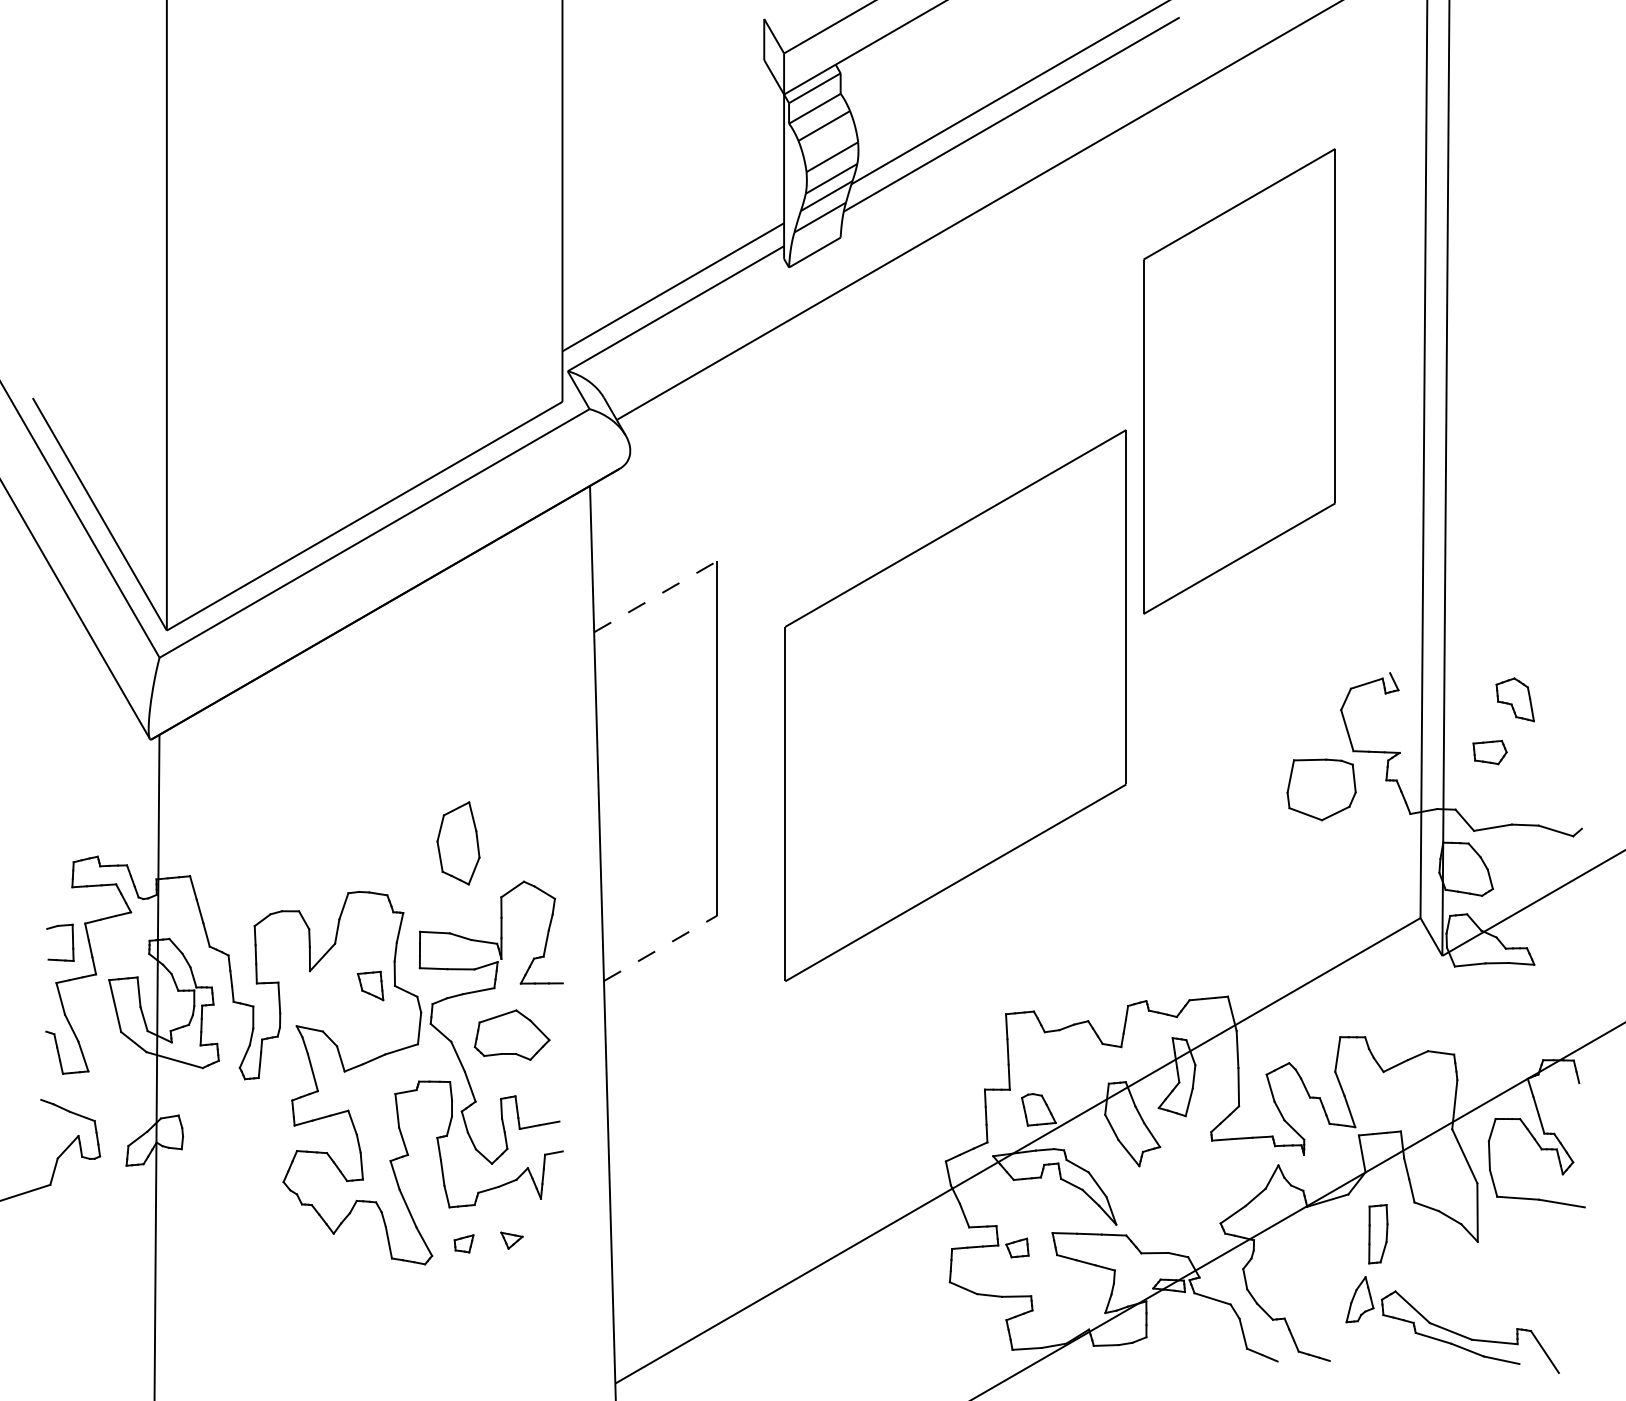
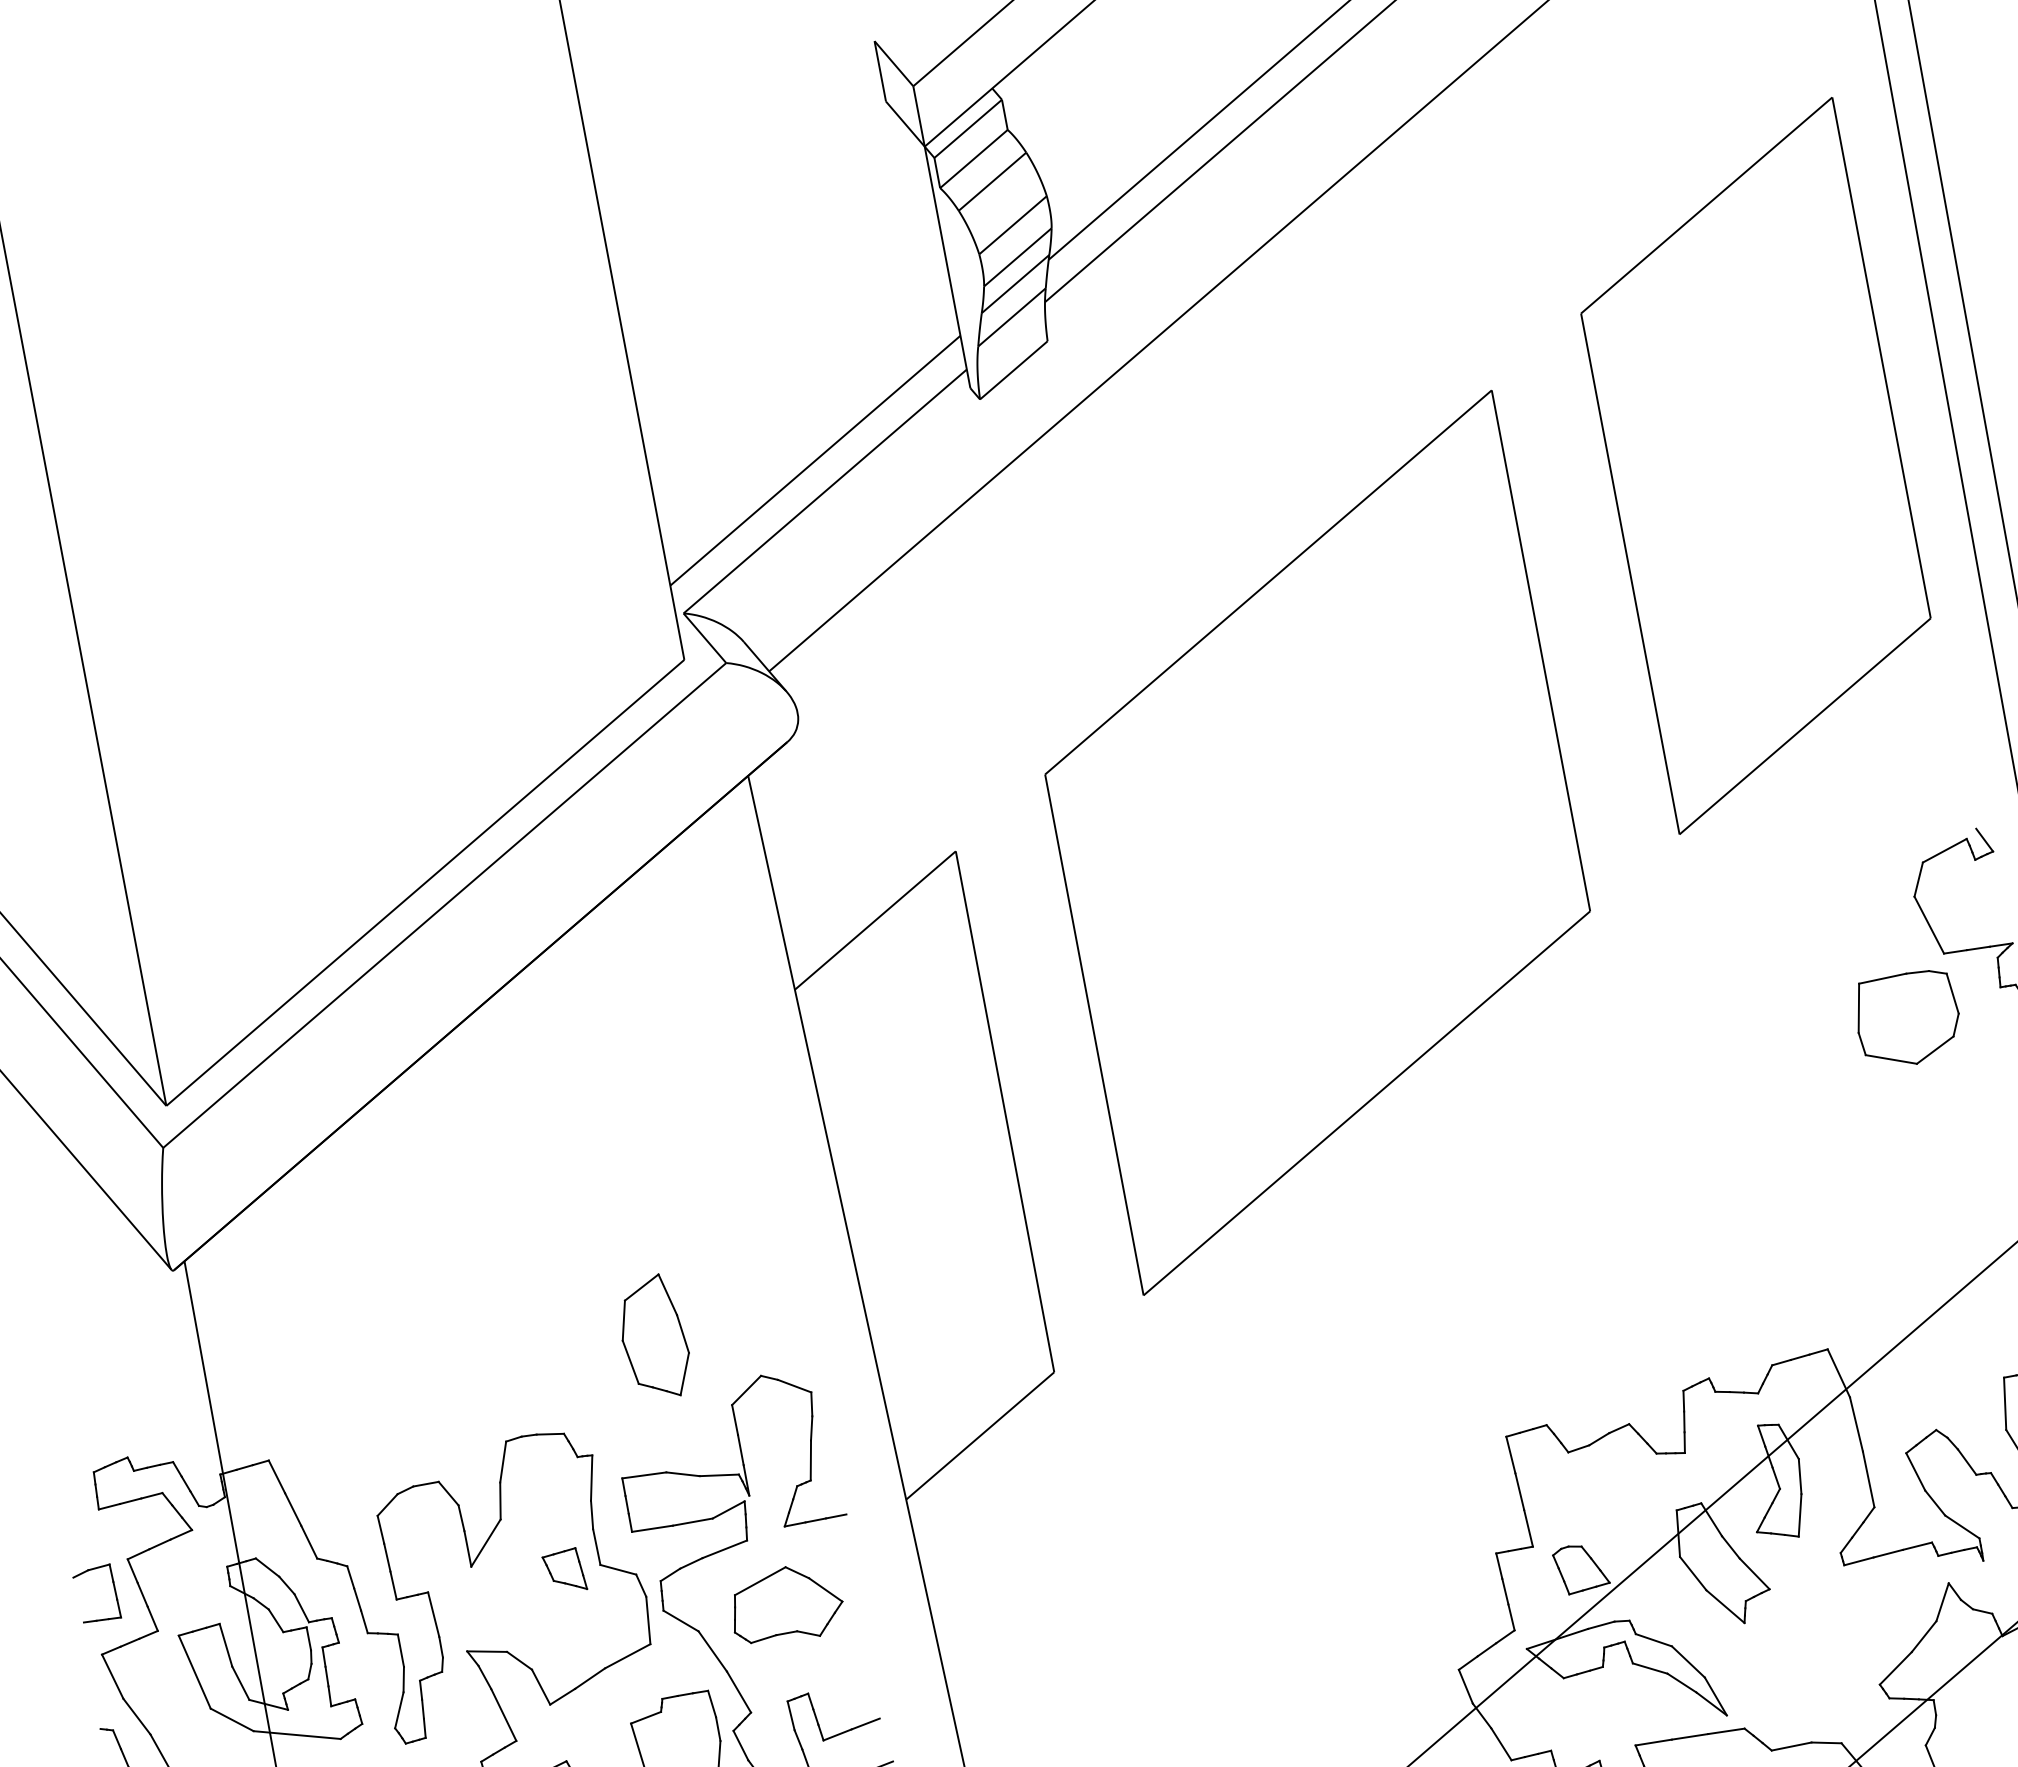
part: (1239, 381) -> (1755, 465), moved
line: (655, 596) -> (875, 920), dashed -> solid
part: (955, 705) -> (1317, 842), moved
line: (660, 948) -> (980, 1436), dashed -> solid

